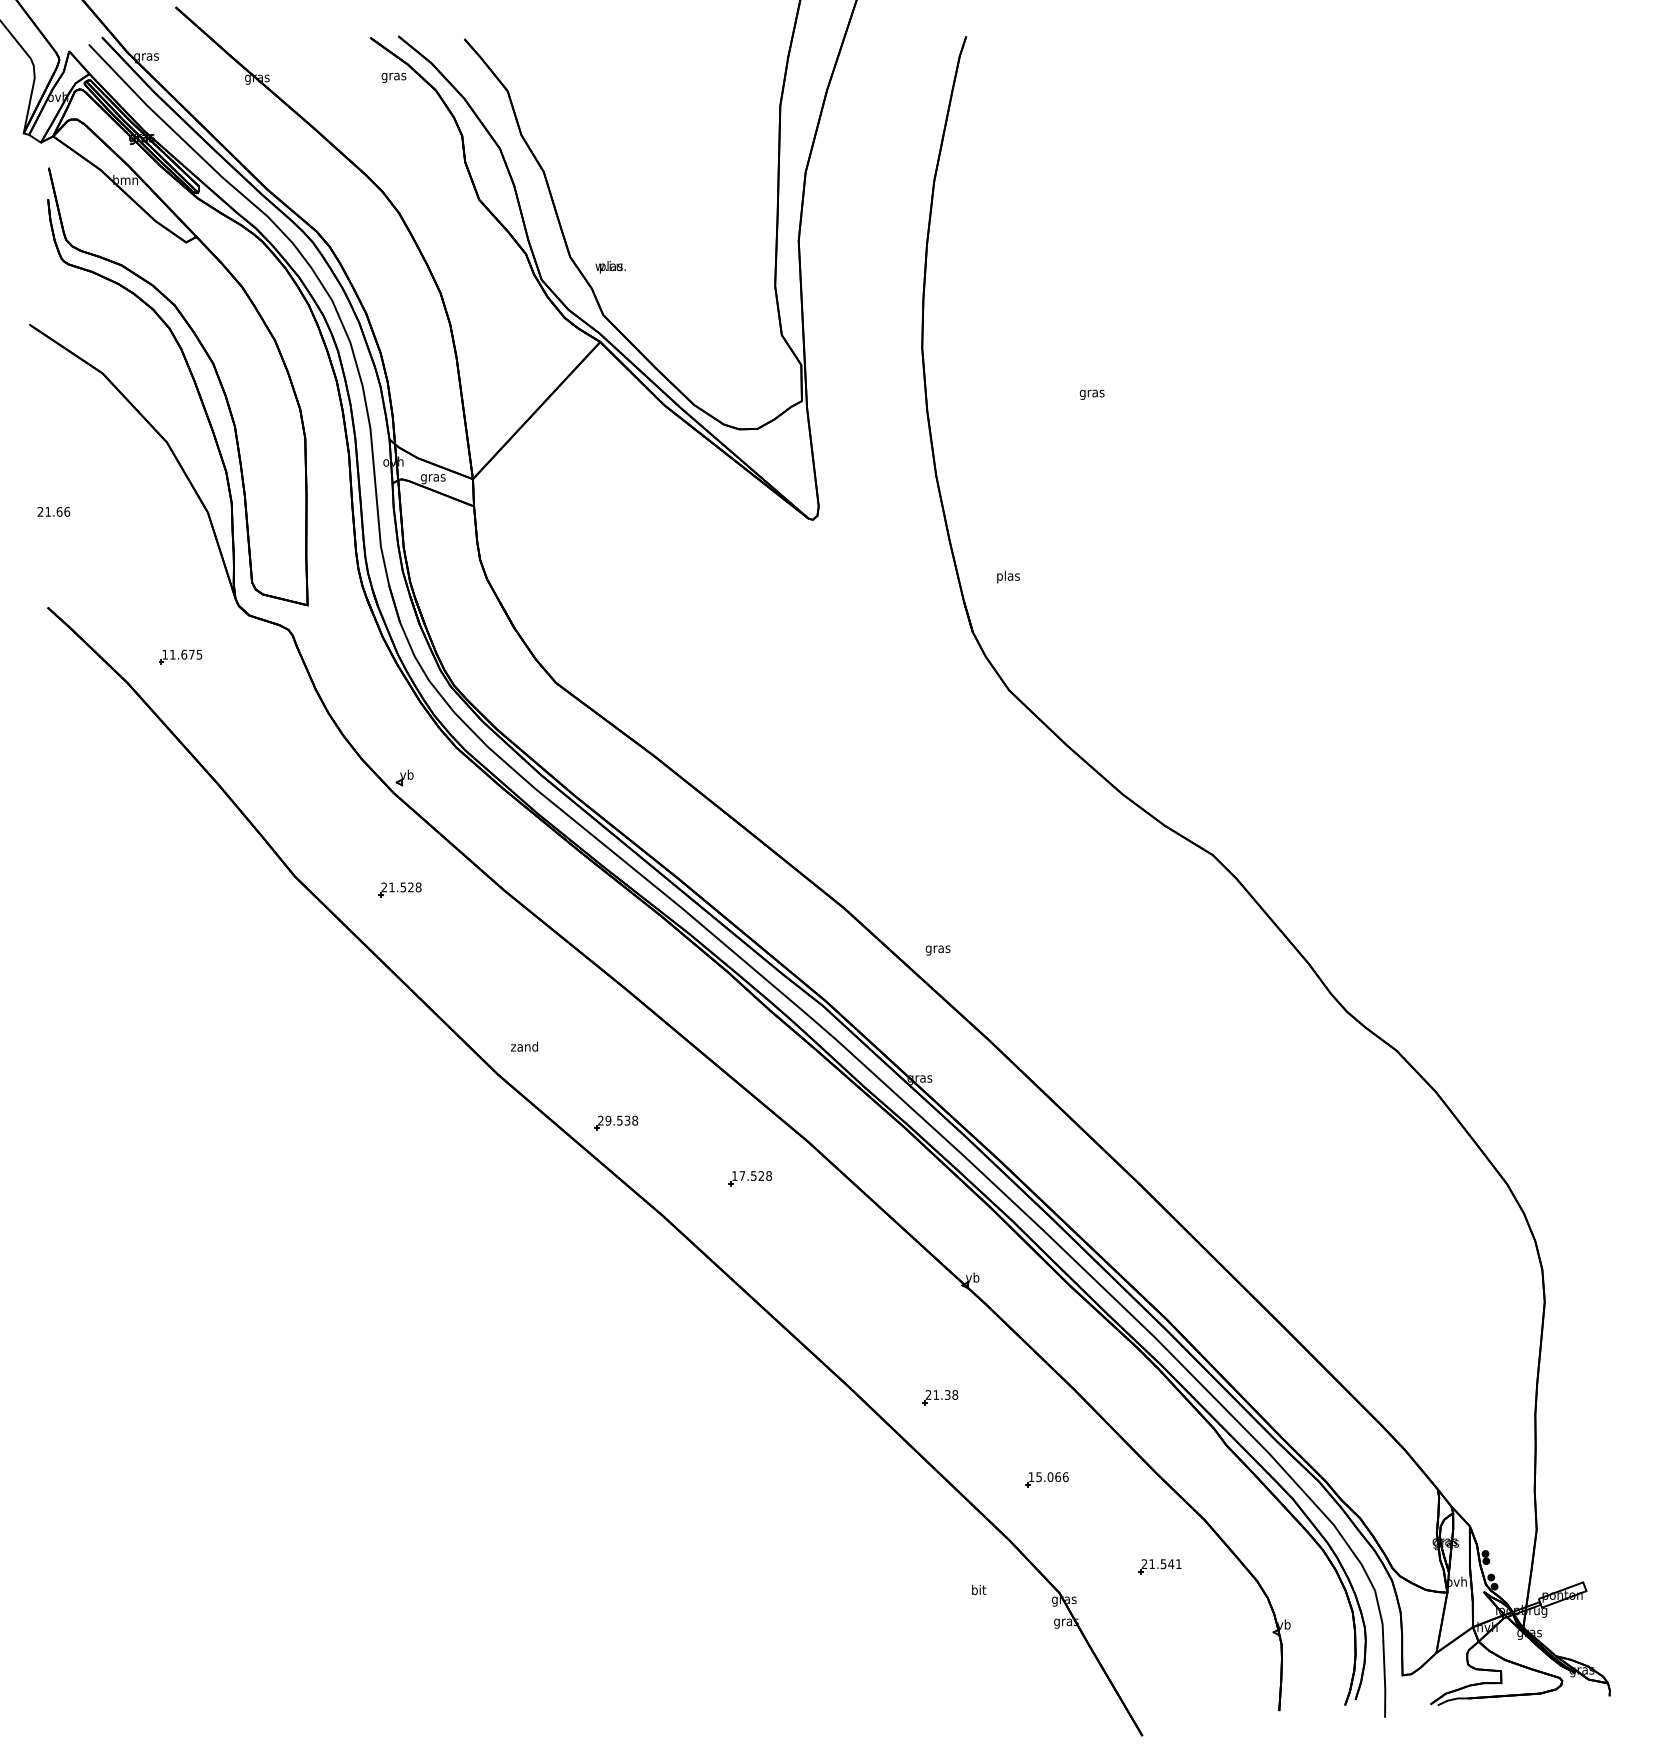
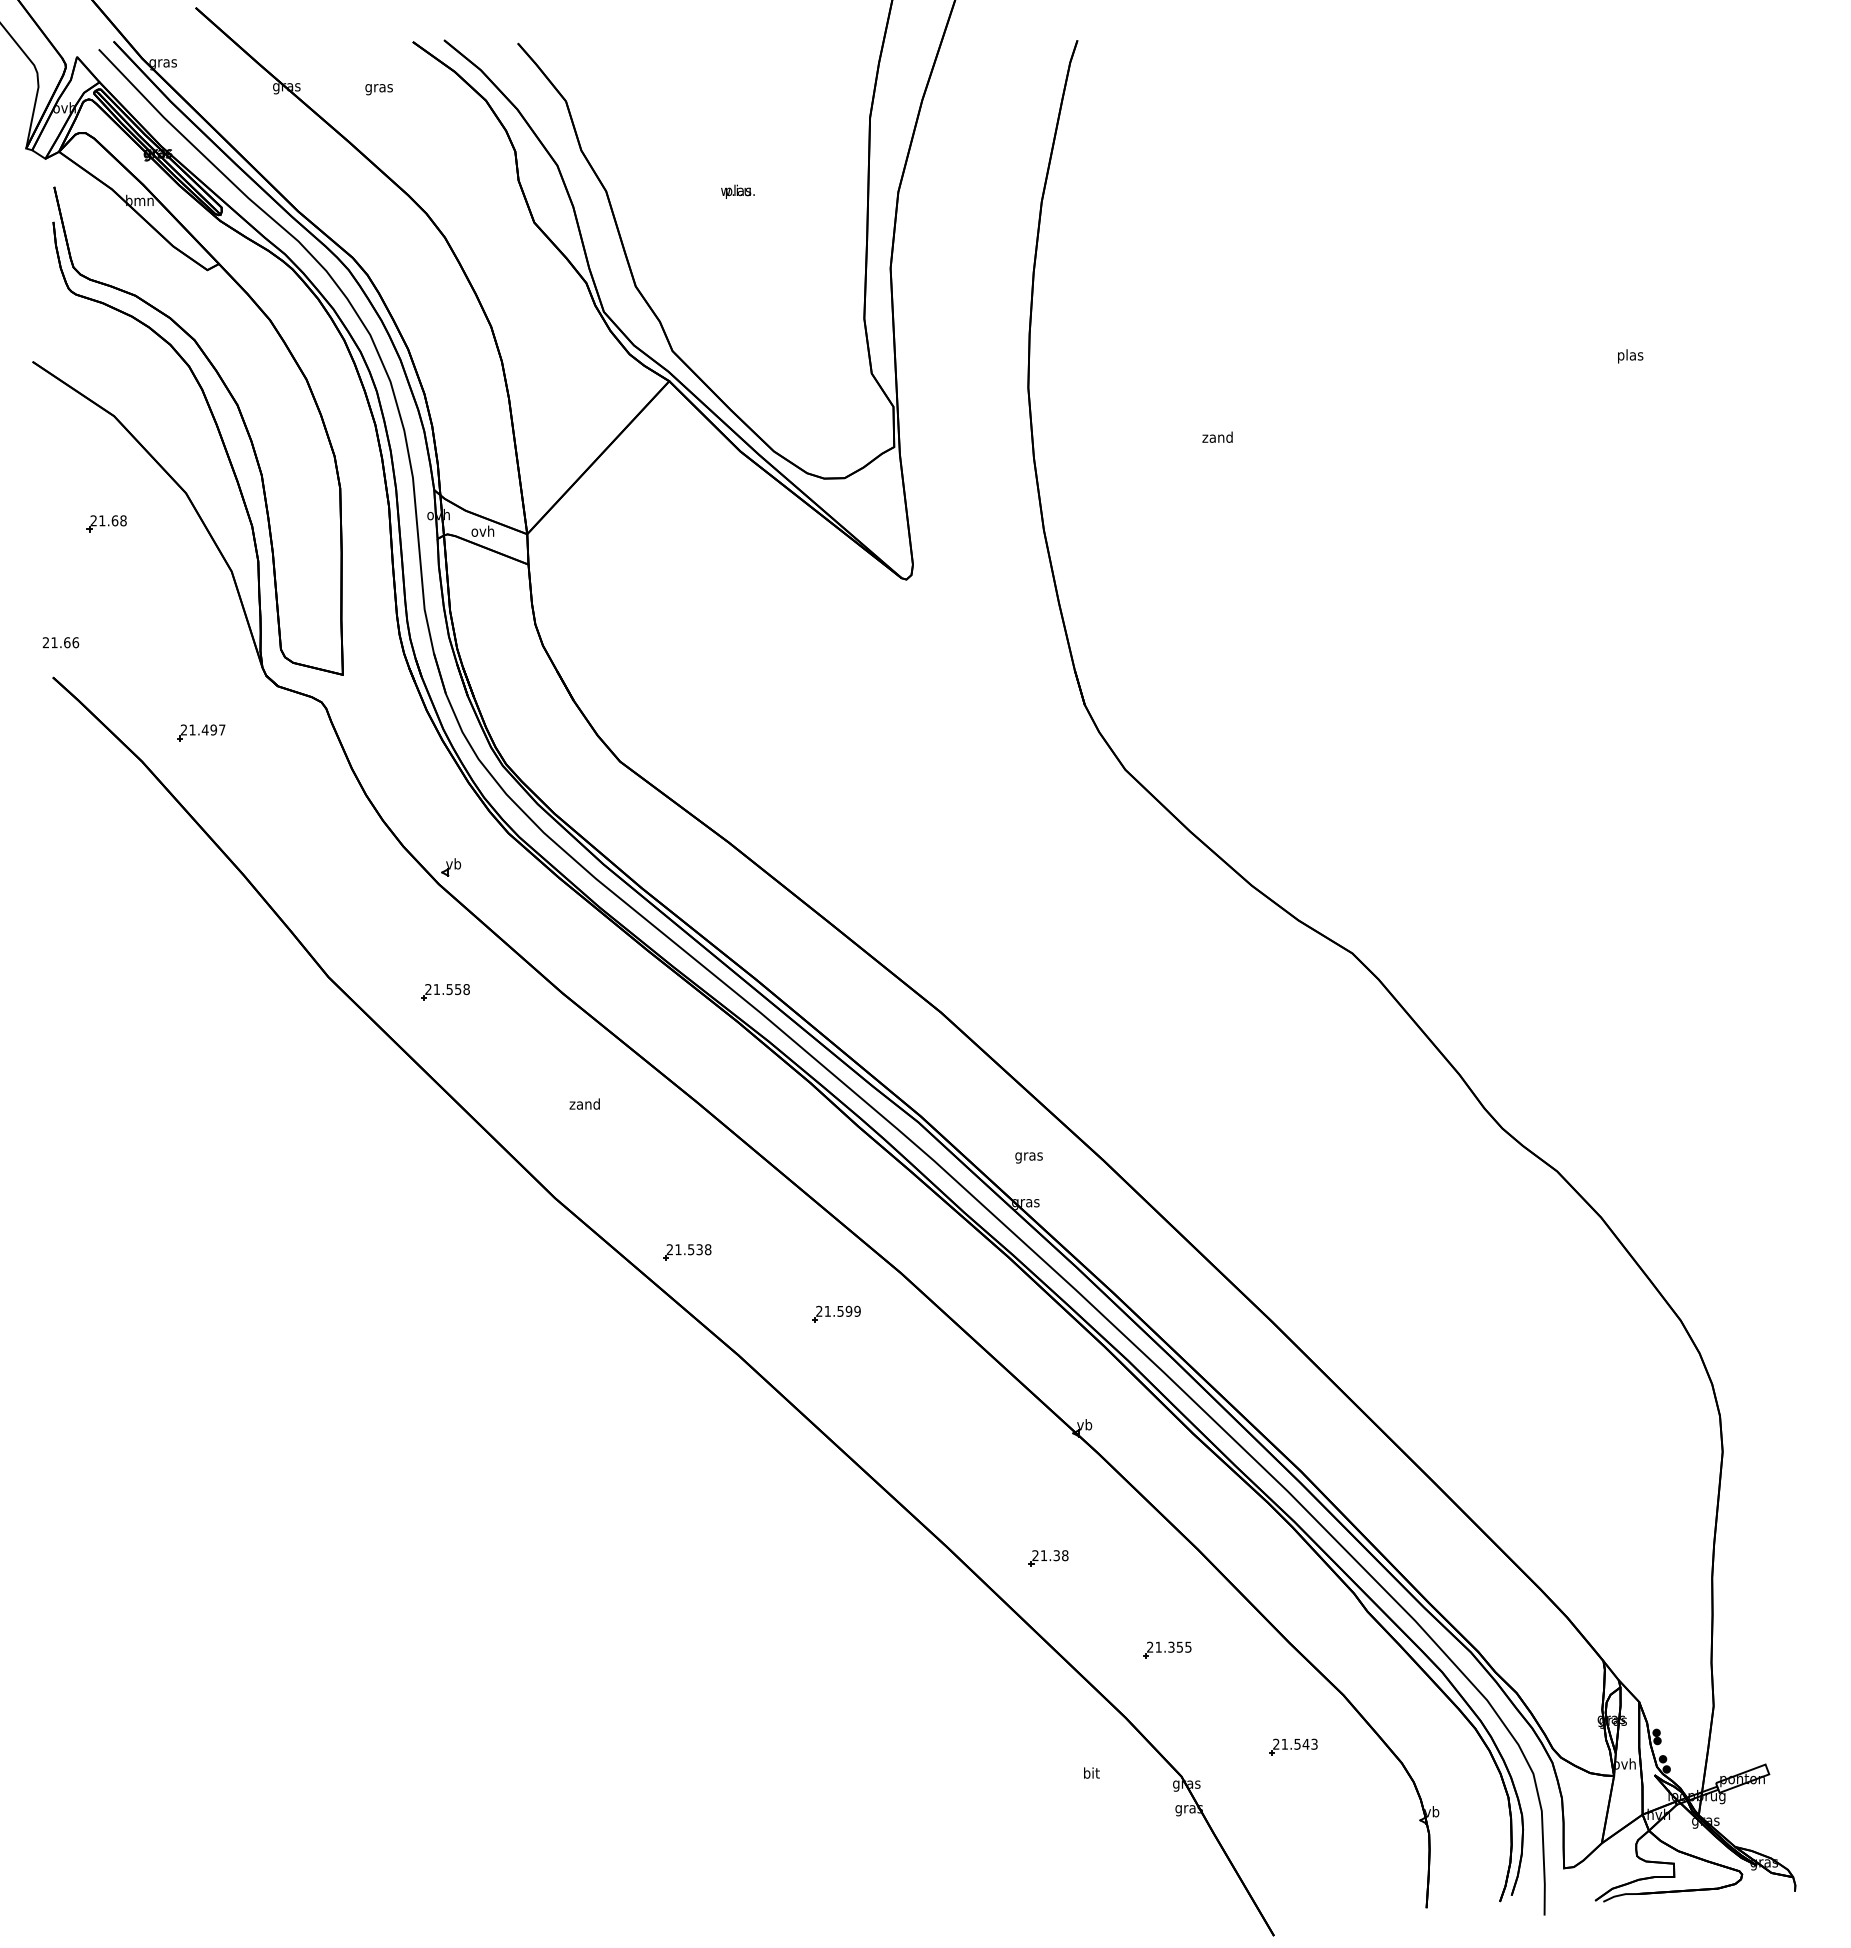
text: (393, 77) -> (378, 89), moved
text: (610, 266) -> (737, 191), moved
text: (1091, 393) -> (1217, 438), gras -> zand
part: (95, 469) -> (106, 523), added
text: (432, 477) -> (482, 532), gras -> ovh
text: (53, 511) -> (60, 642), moved
text: (1008, 577) -> (1630, 356), moved
text: (181, 654) -> (202, 729), 11.675 -> 21.497
text: (411, 887) -> (458, 989), 21.528 -> 21.558
text: (937, 950) -> (1028, 1157), moved
text: (524, 1046) -> (584, 1103), moved
text: (608, 1120) -> (678, 1249), 29.538 -> 21.538
text: (751, 1175) -> (838, 1310), 17.528 -> 21.599
text: (1048, 1476) -> (1169, 1646), 15.066 -> 21.355
text: (1178, 1563) -> (1314, 1743), 21.541 -> 21.543

